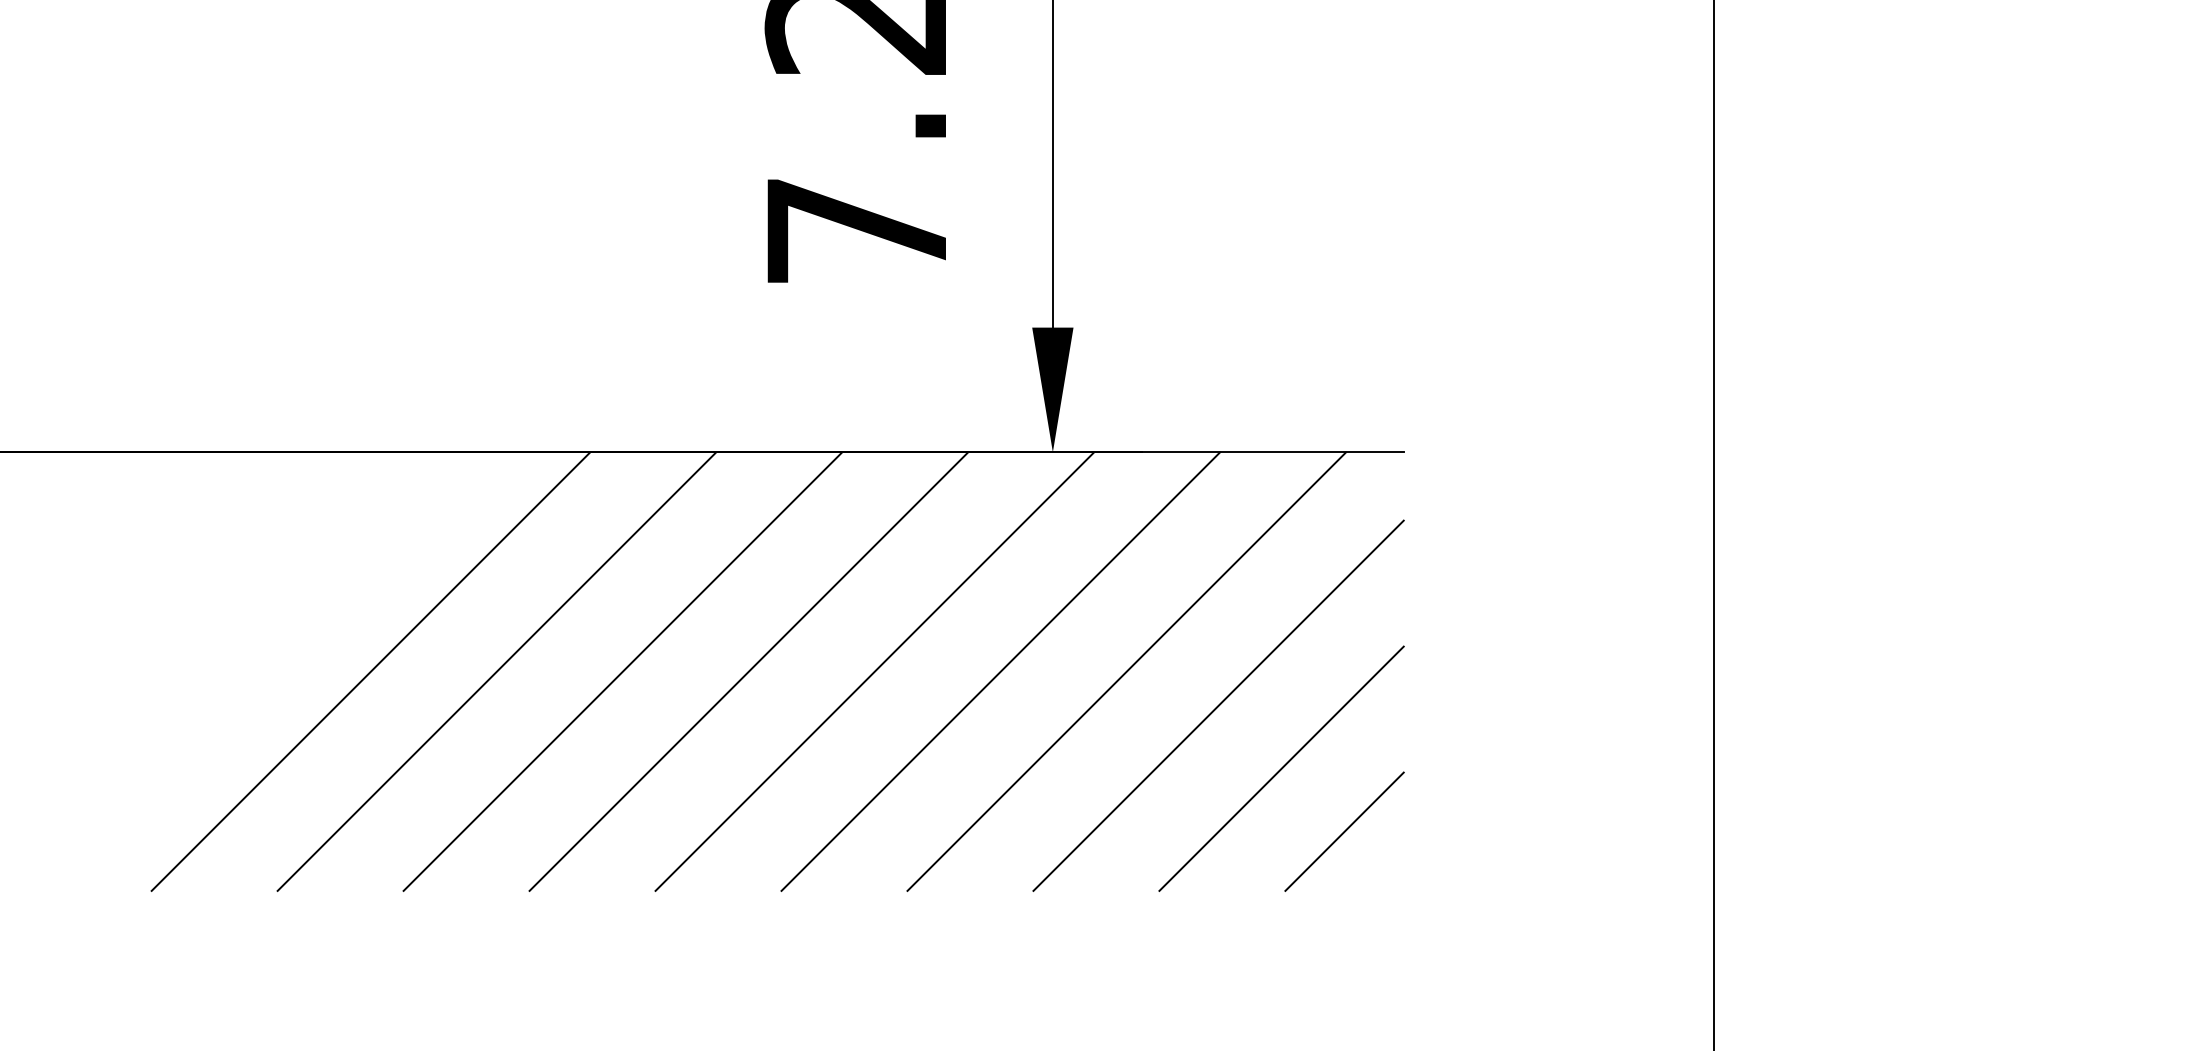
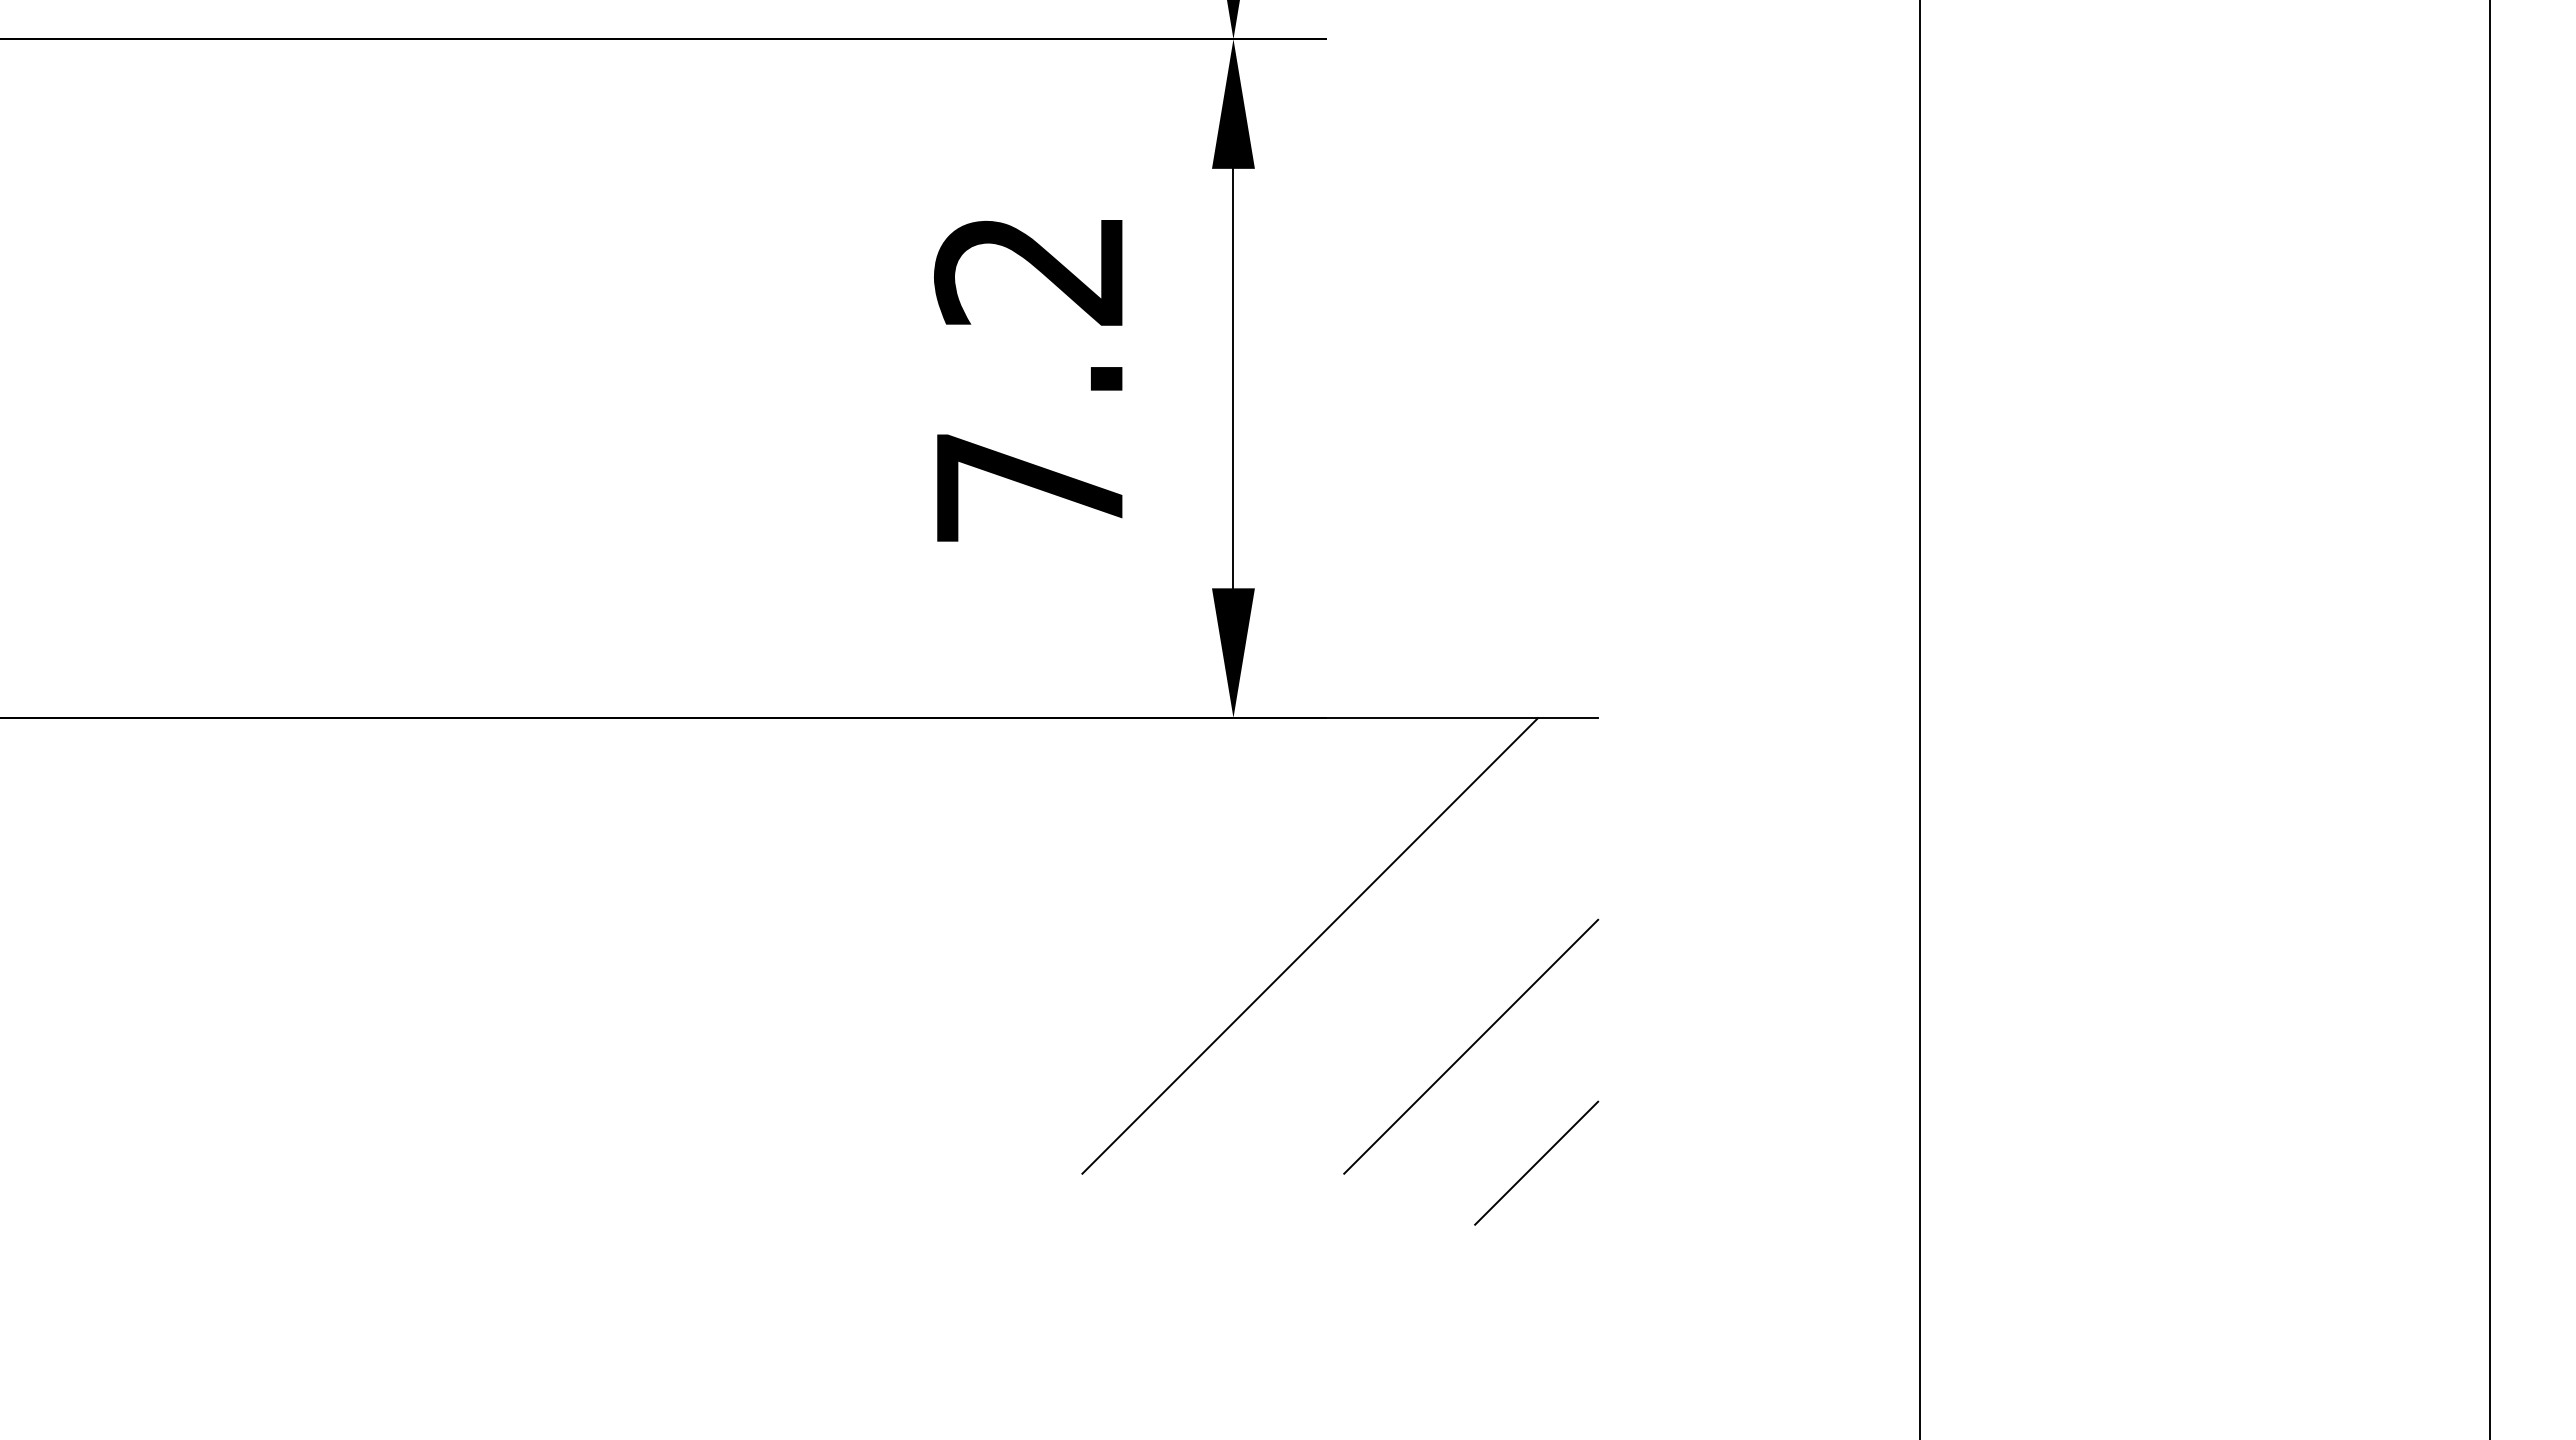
line: (370, 671) -> (524, 945), removed
line: (496, 671) -> (655, 945), removed
line: (622, 671) -> (786, 945), removed
line: (748, 671) -> (917, 945), removed
line: (874, 671) -> (1048, 945), removed
line: (1000, 671) -> (1179, 945), removed
line: (1218, 704) -> (1405, 980), removed
line: (1344, 831) -> (1536, 1162), moved

